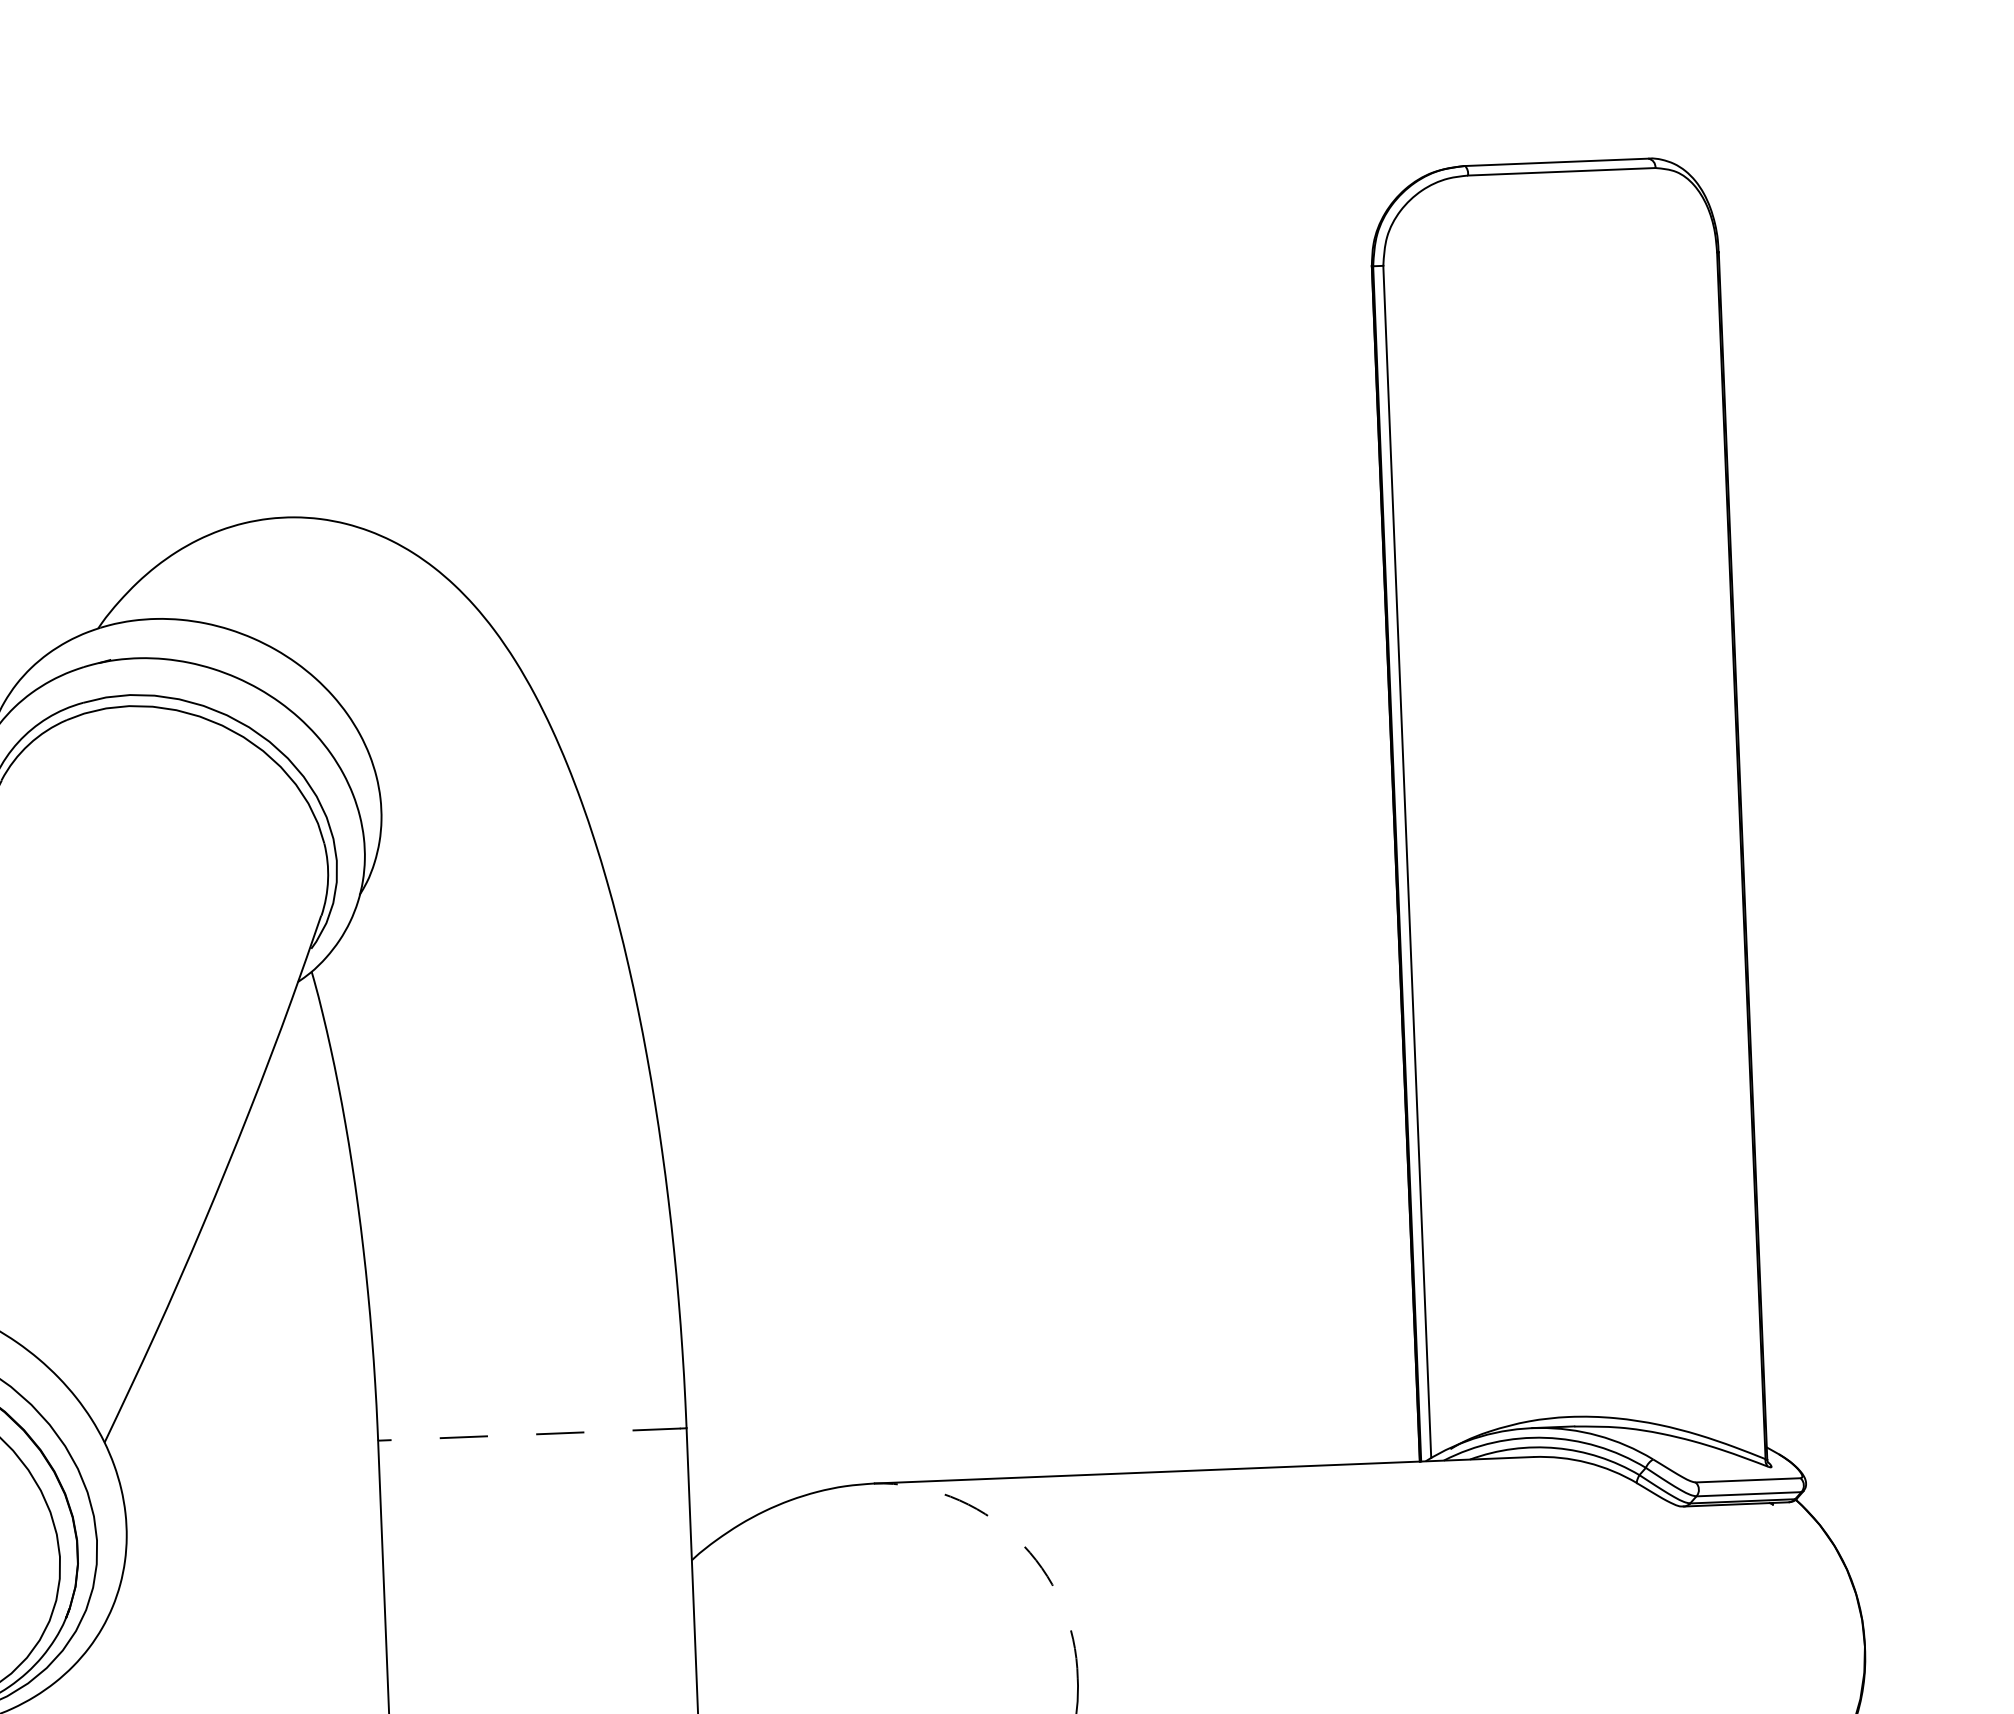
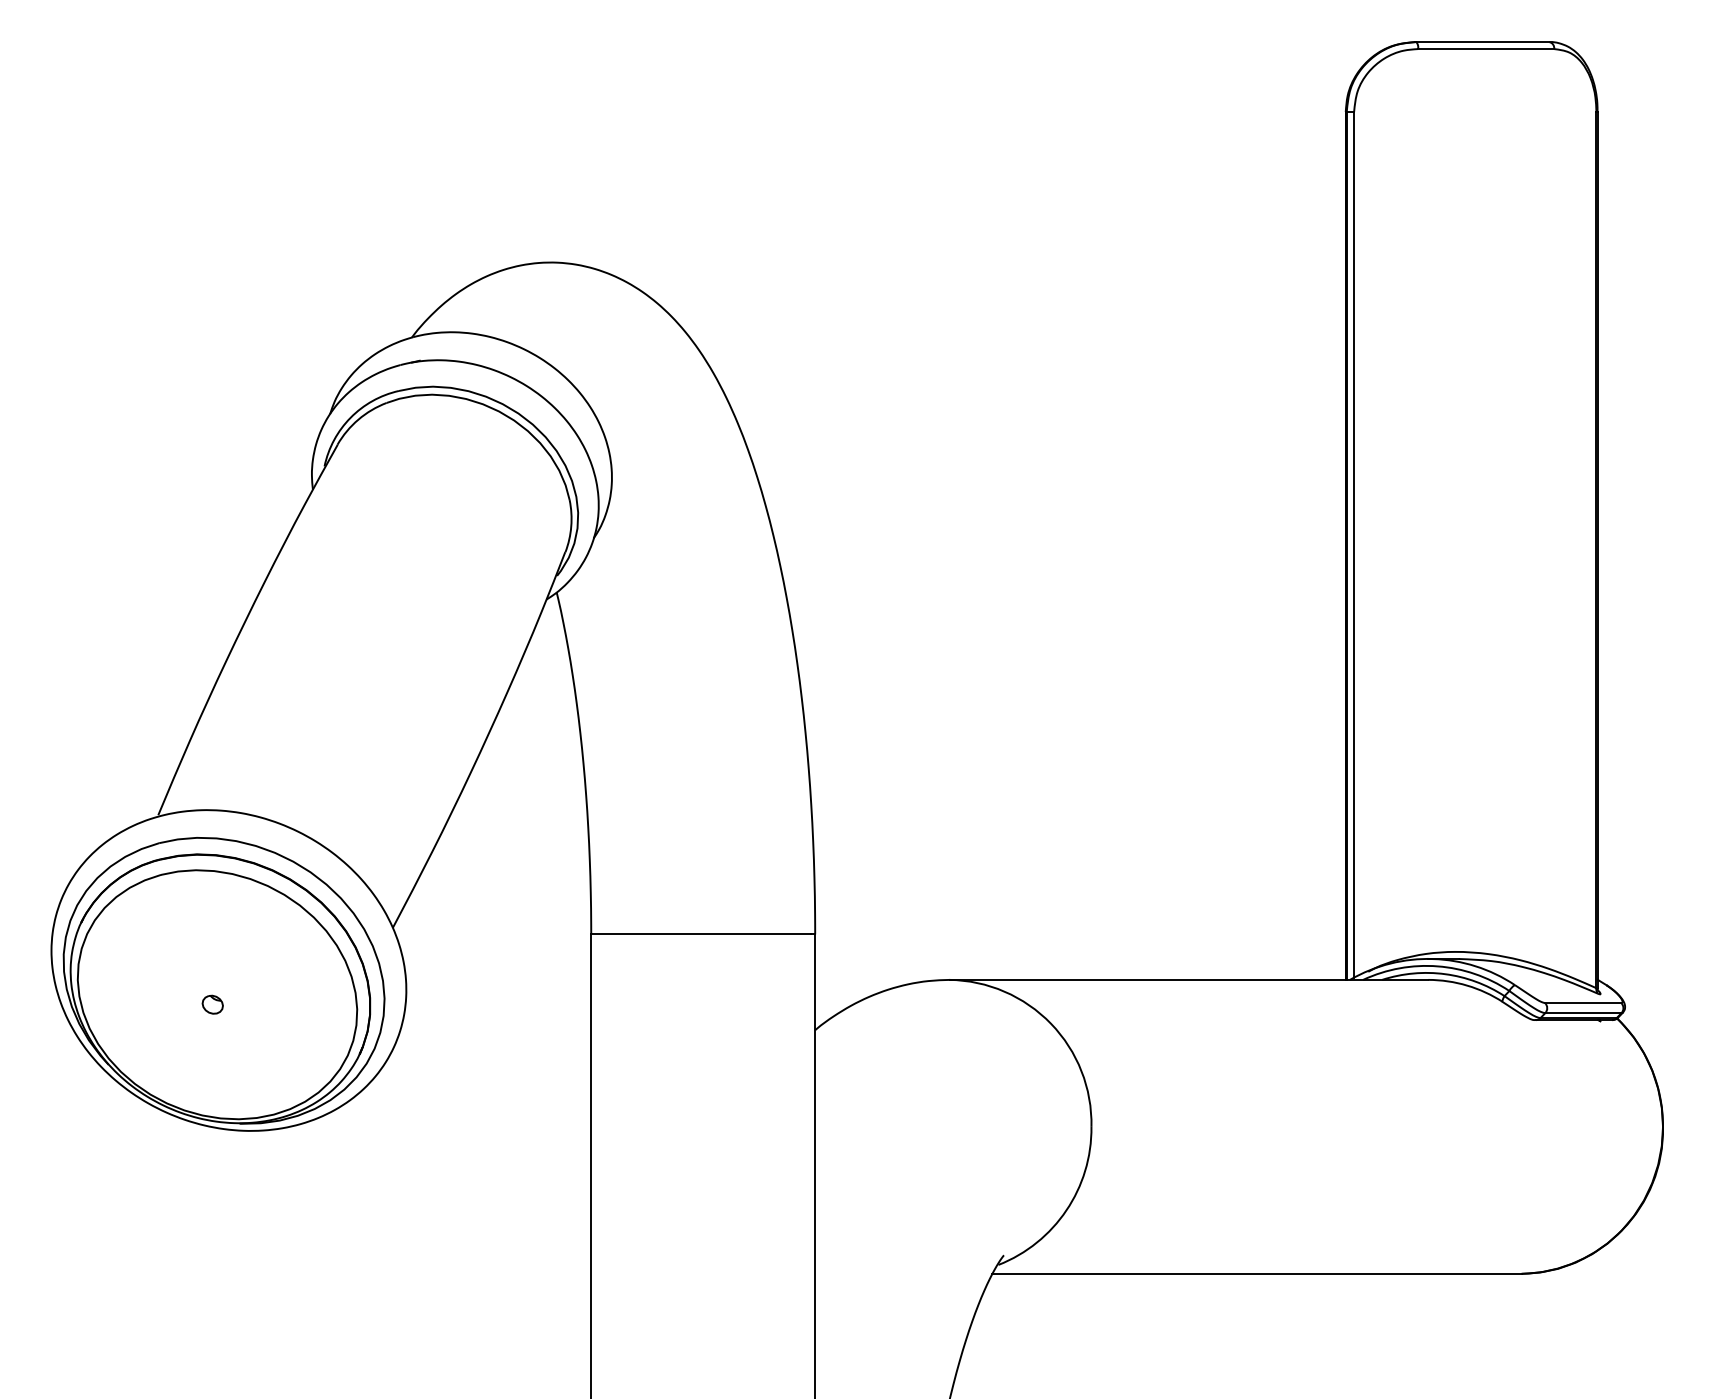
line: (530, 1434) -> (701, 934), dashed -> solid
arc: (1016, 1537) -> (1051, 1023), dashed -> solid

